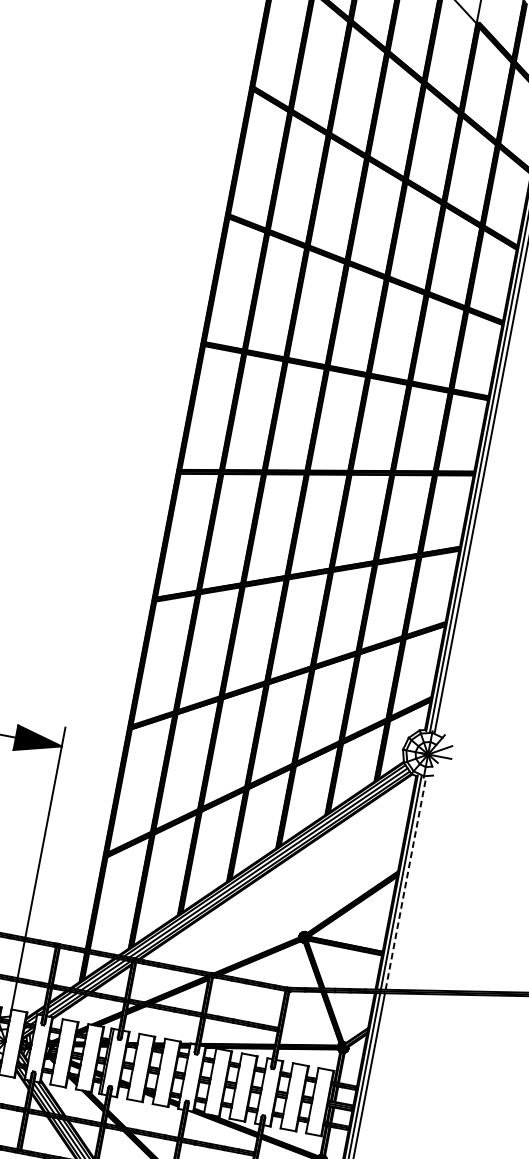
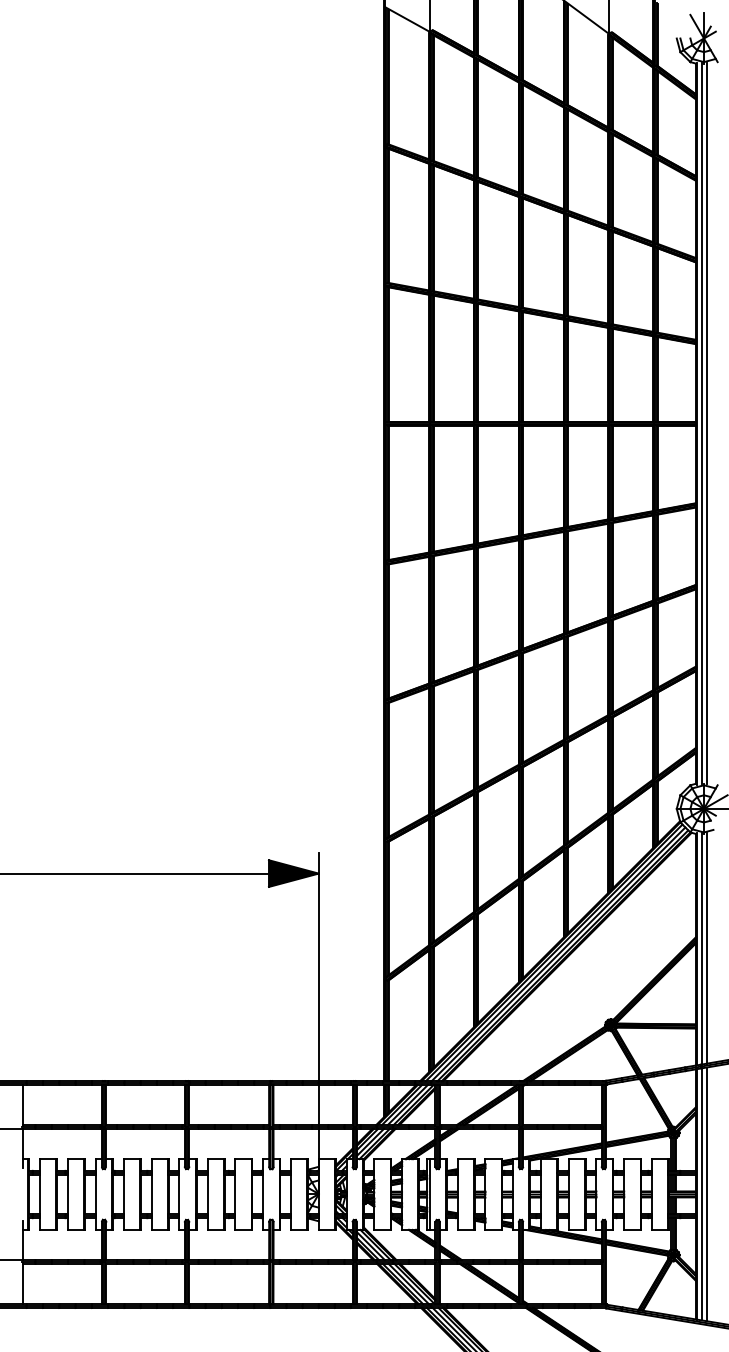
line: (405, 883) -> (706, 948), dashed -> solid

